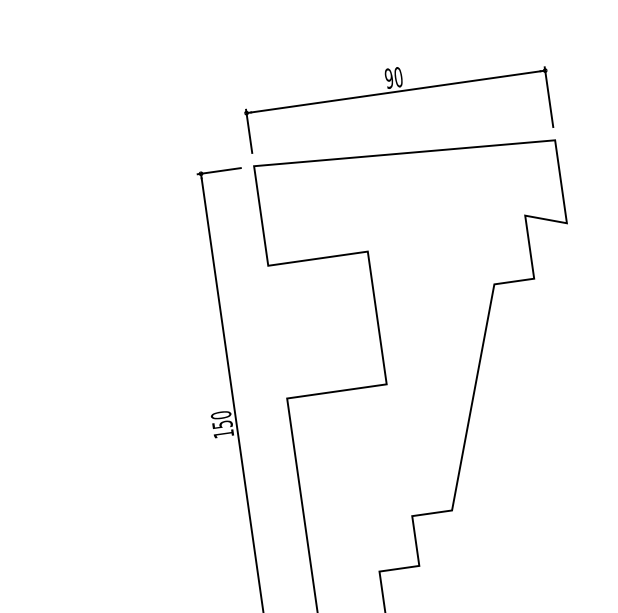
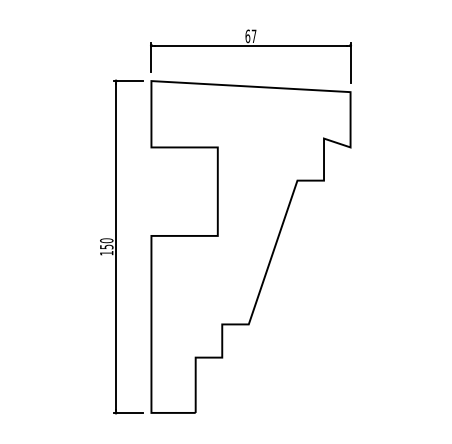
text: (393, 78) -> (250, 36), 90 -> 67

